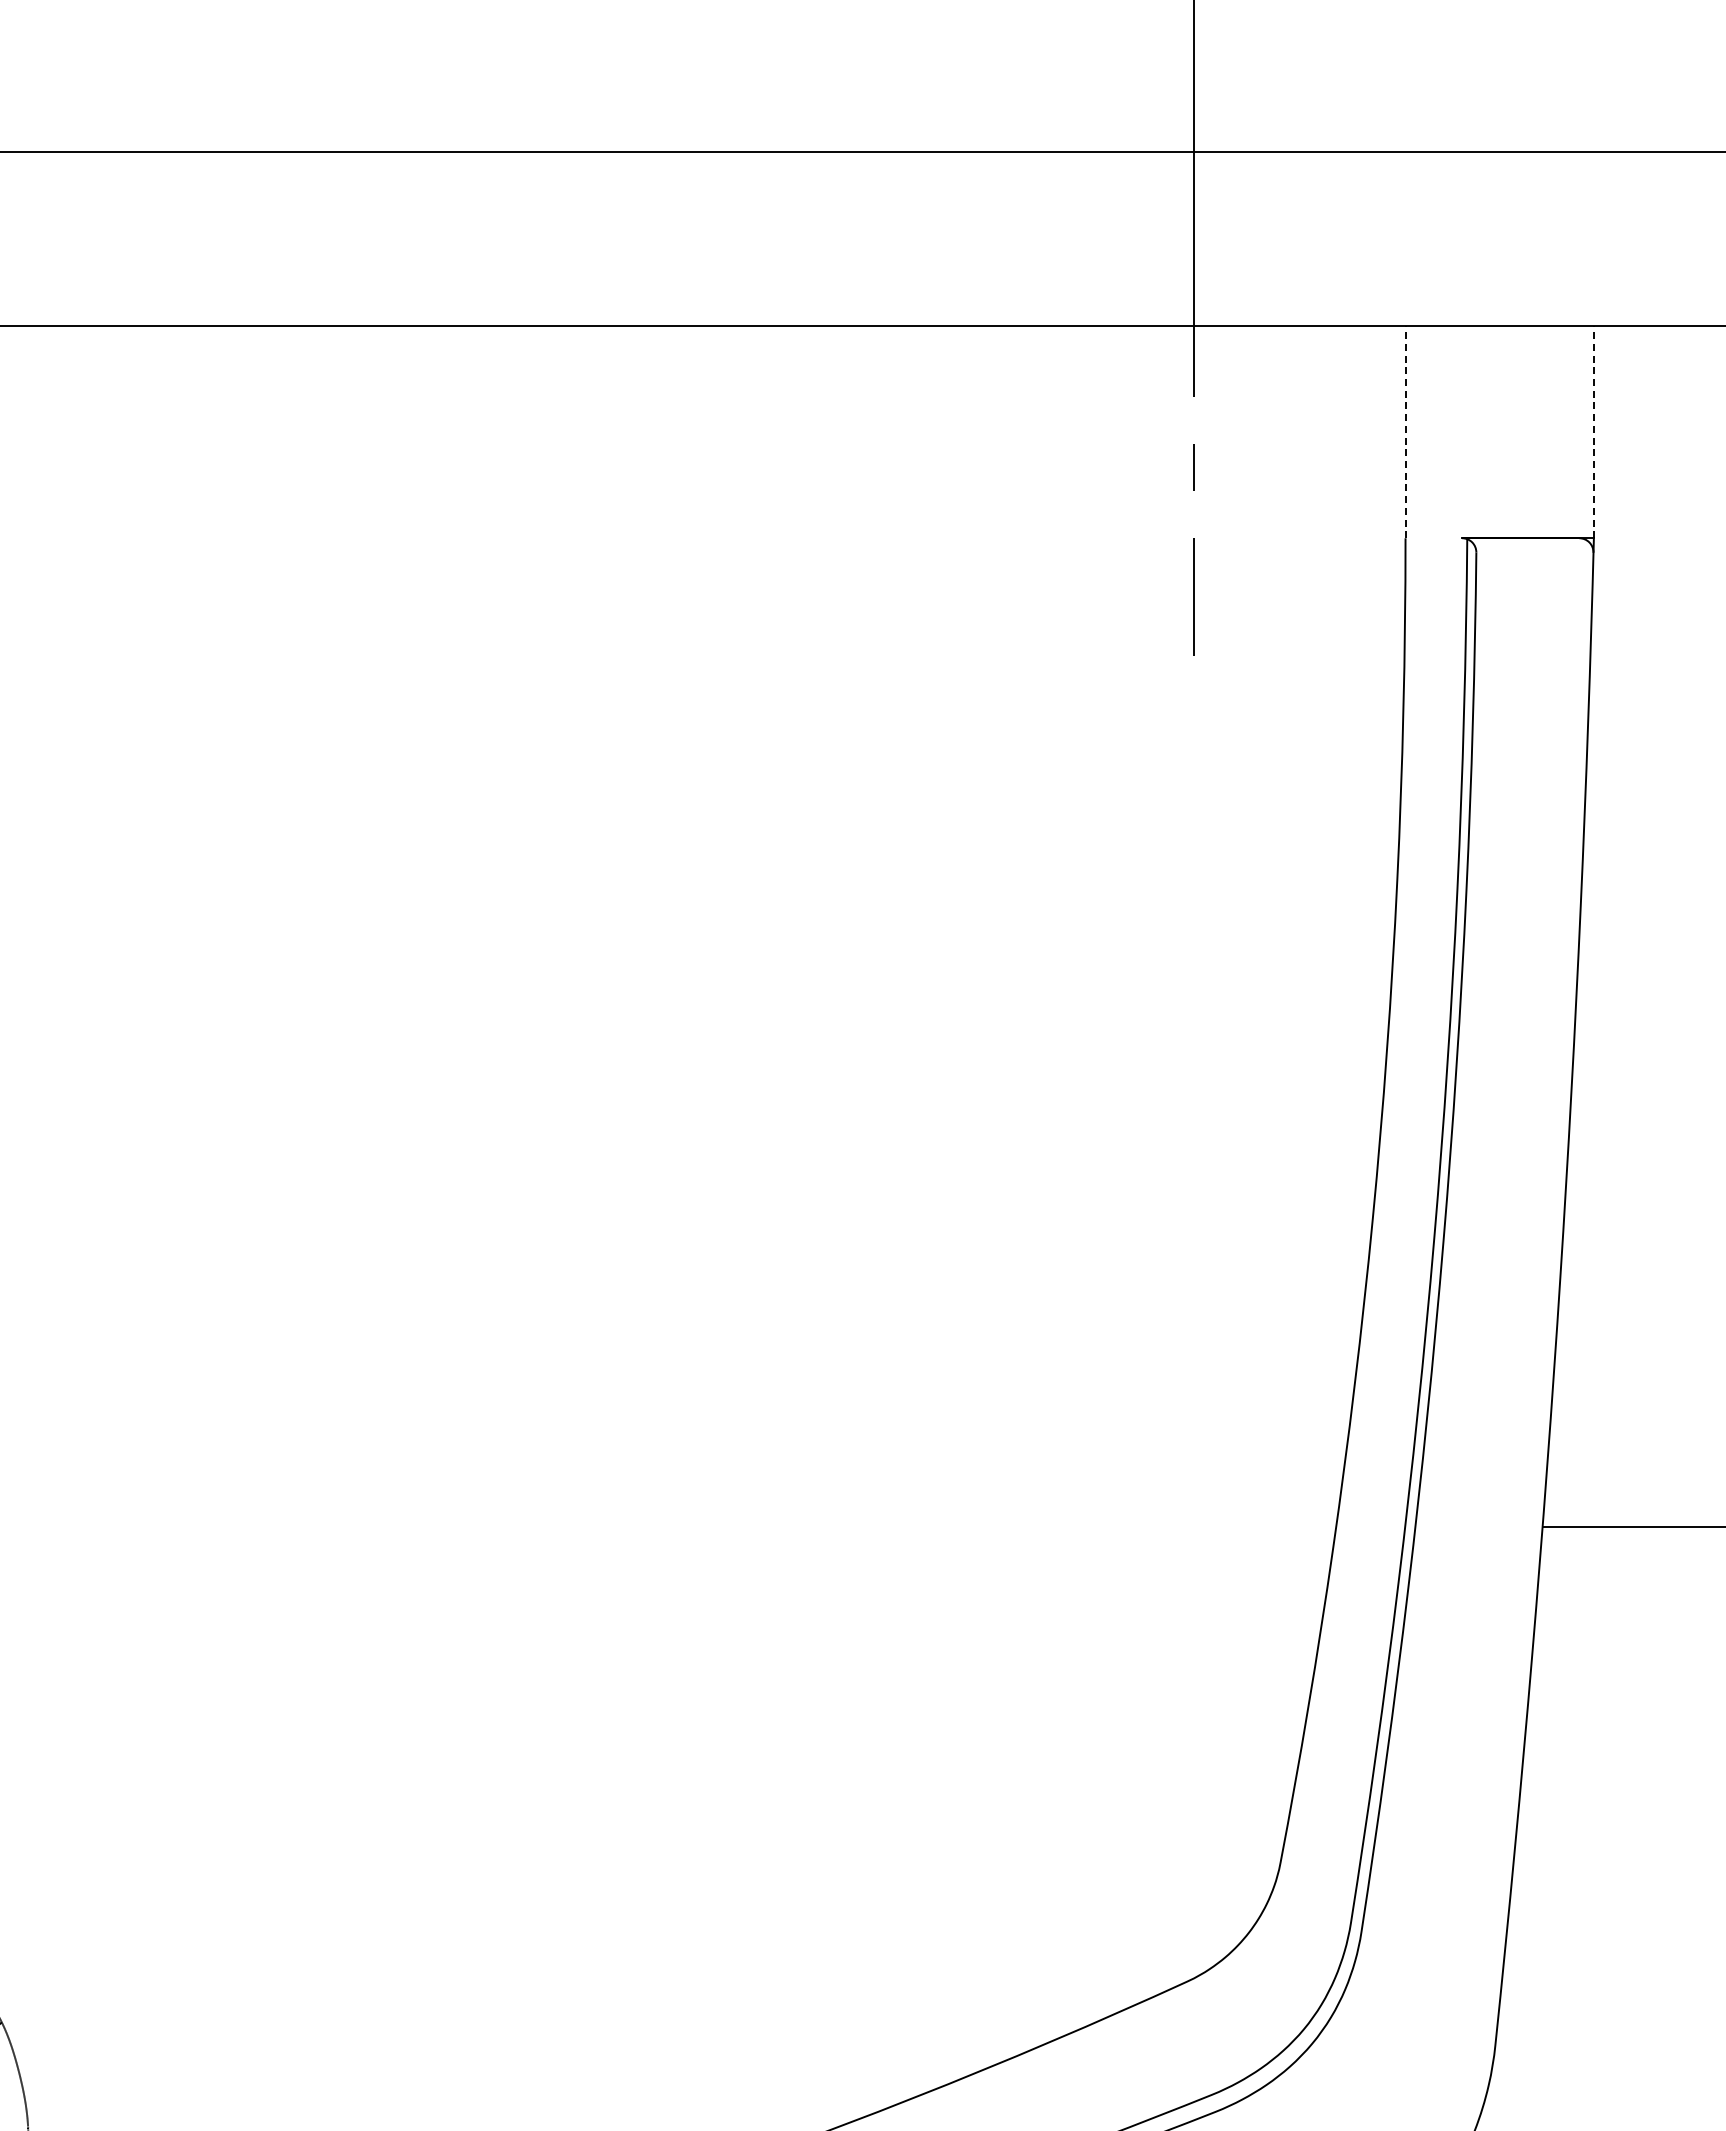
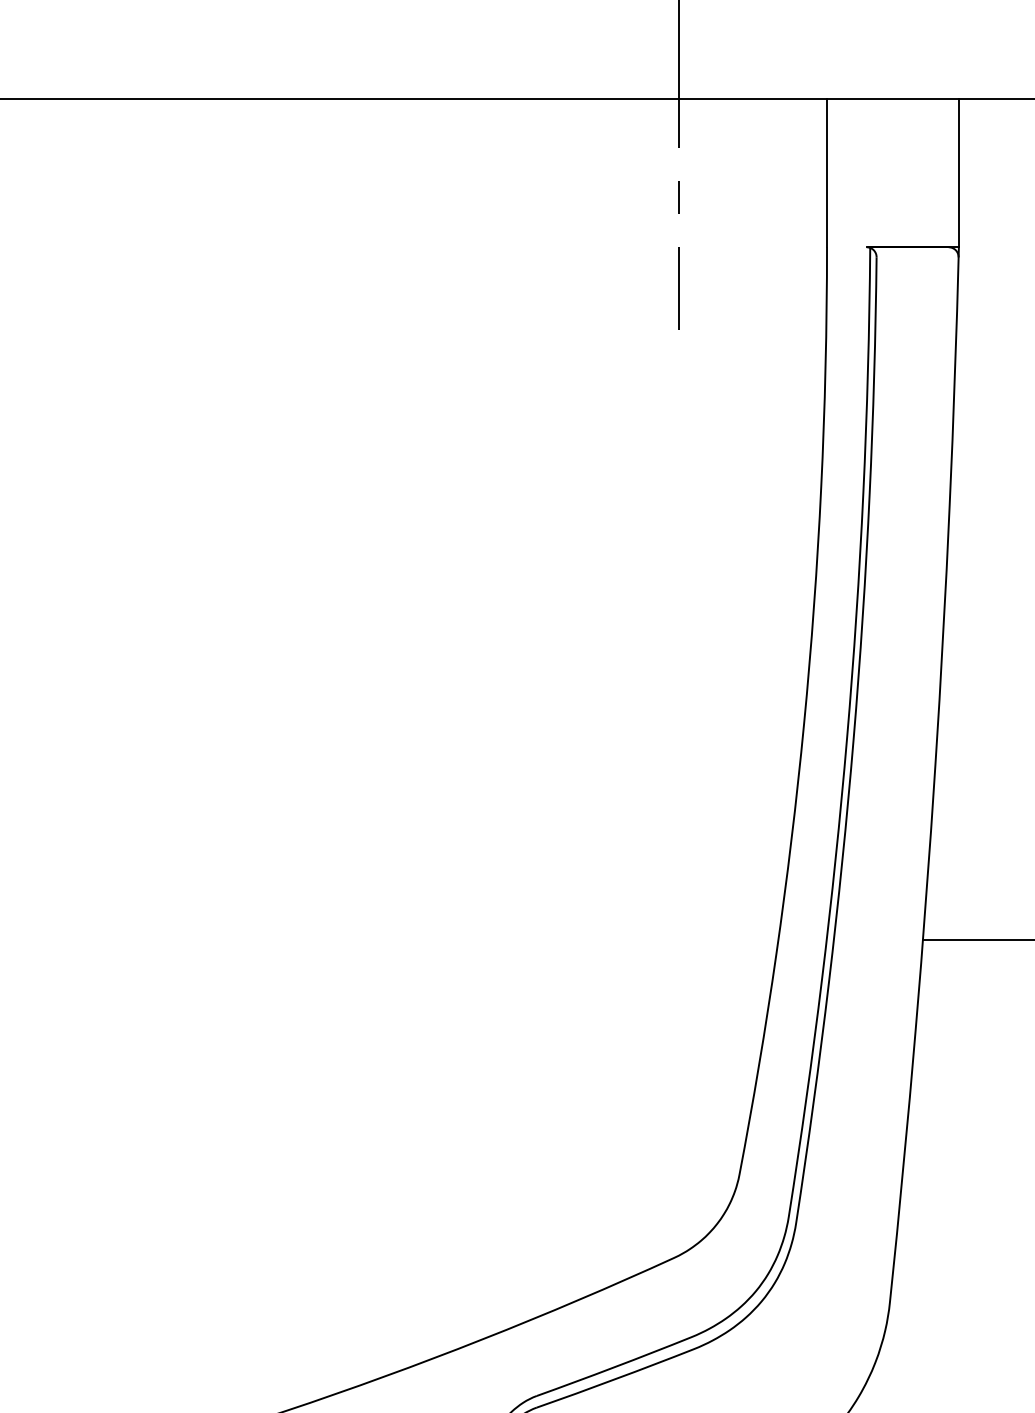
line: (1405, 432) -> (826, 173), dashed -> solid
line: (1593, 432) -> (958, 173), dashed -> solid

